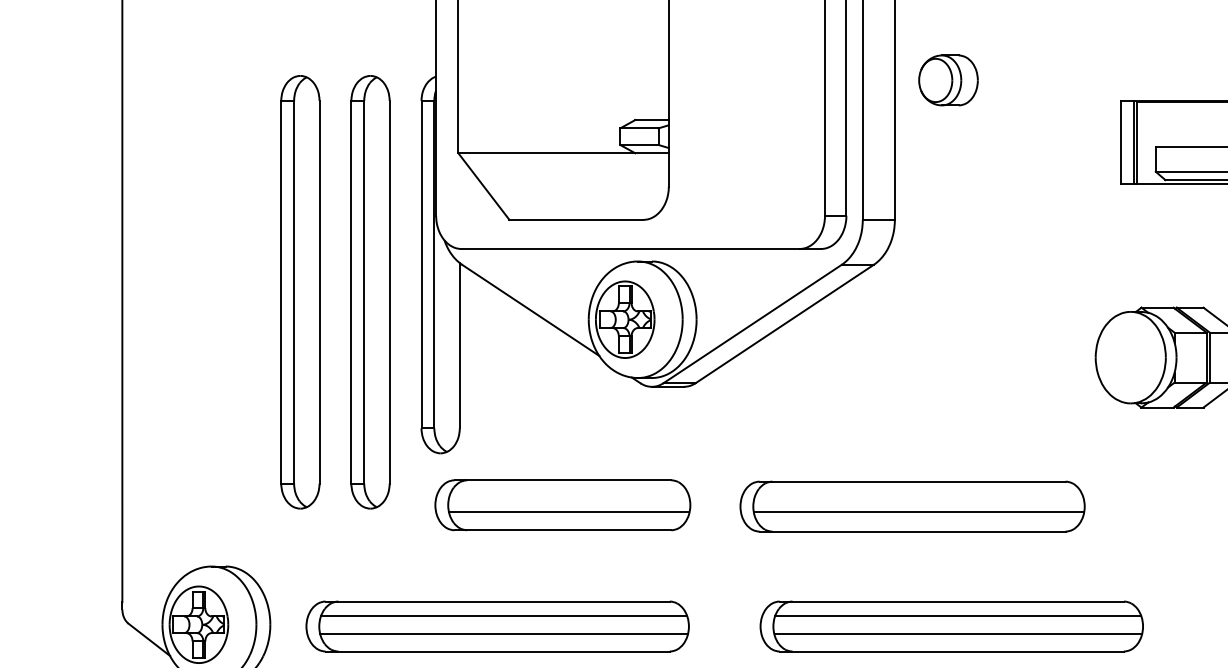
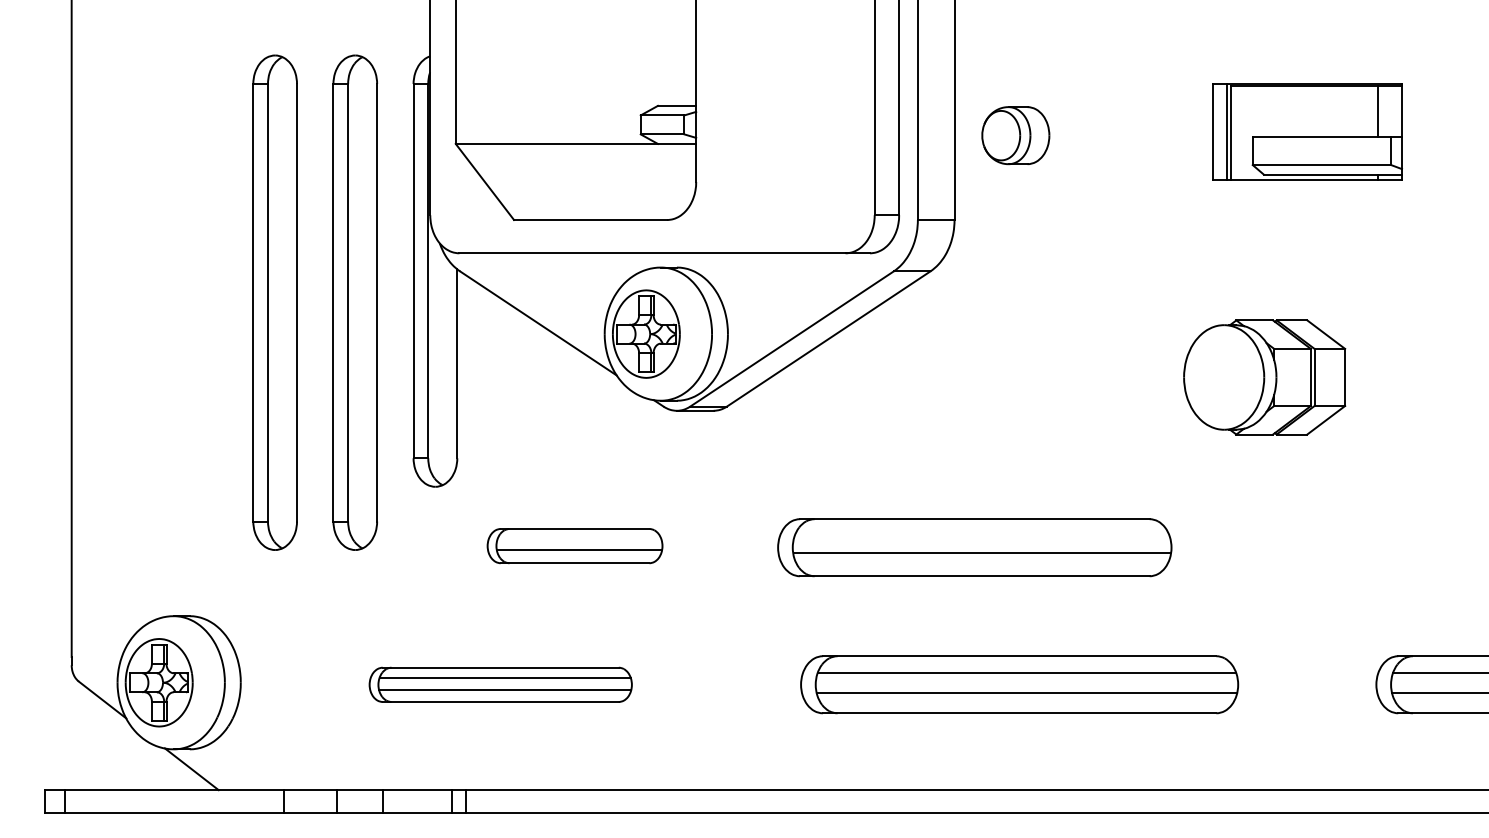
part: (948, 80) -> (1015, 135), moved
part: (562, 504) -> (574, 545), size x0.6
part: (497, 626) -> (500, 684), size x0.6

